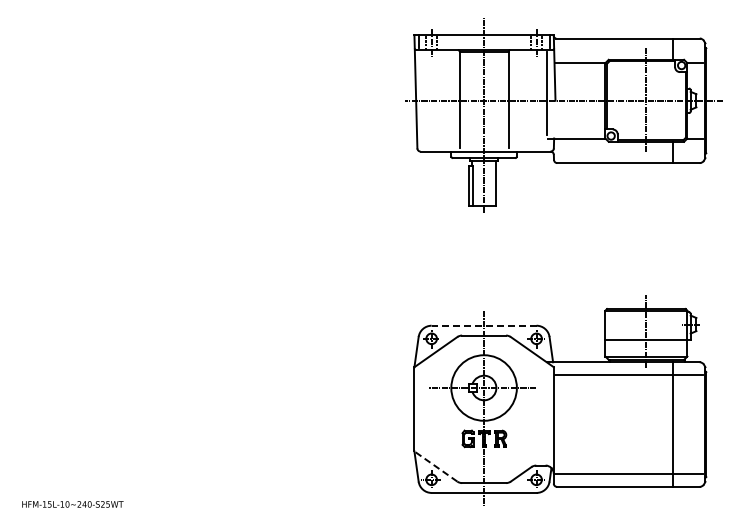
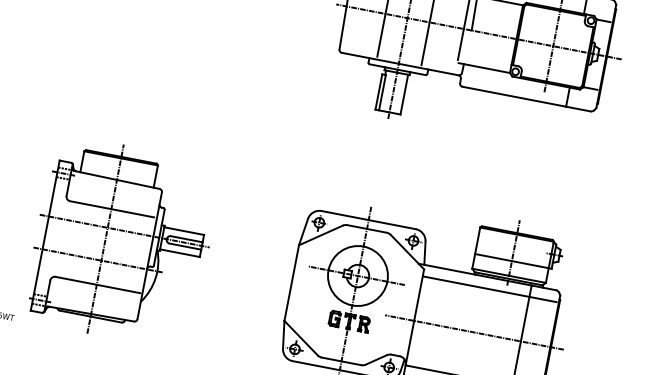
line: (483, 325) -> (368, 219), dashed -> solid
part: (224, 400) -> (122, 242), added
line: (620, 424) -> (474, 332), added
line: (435, 466) -> (300, 338), dashed -> solid

